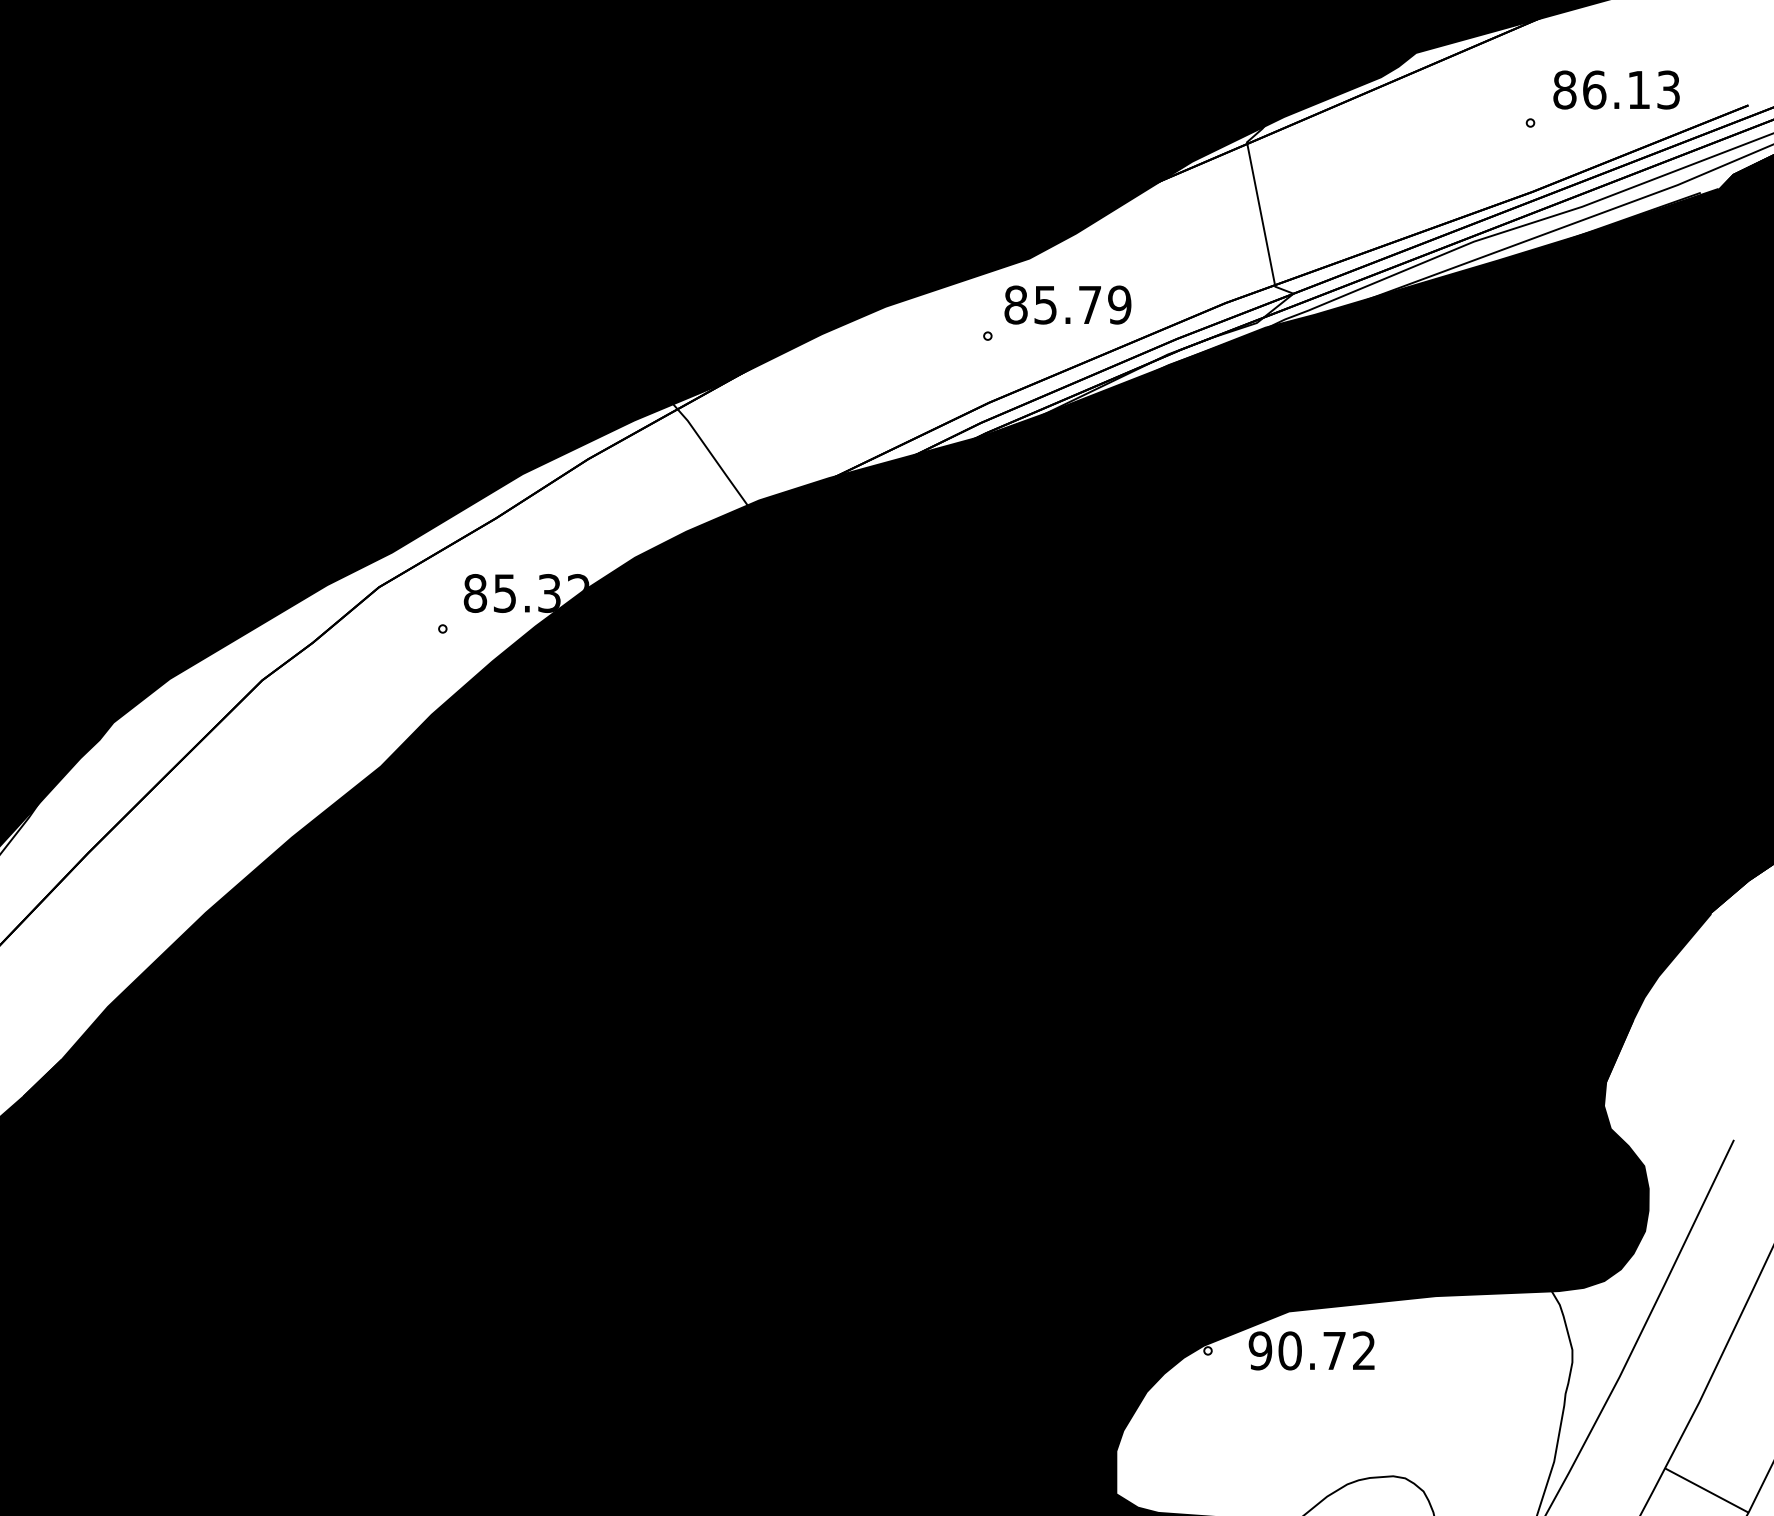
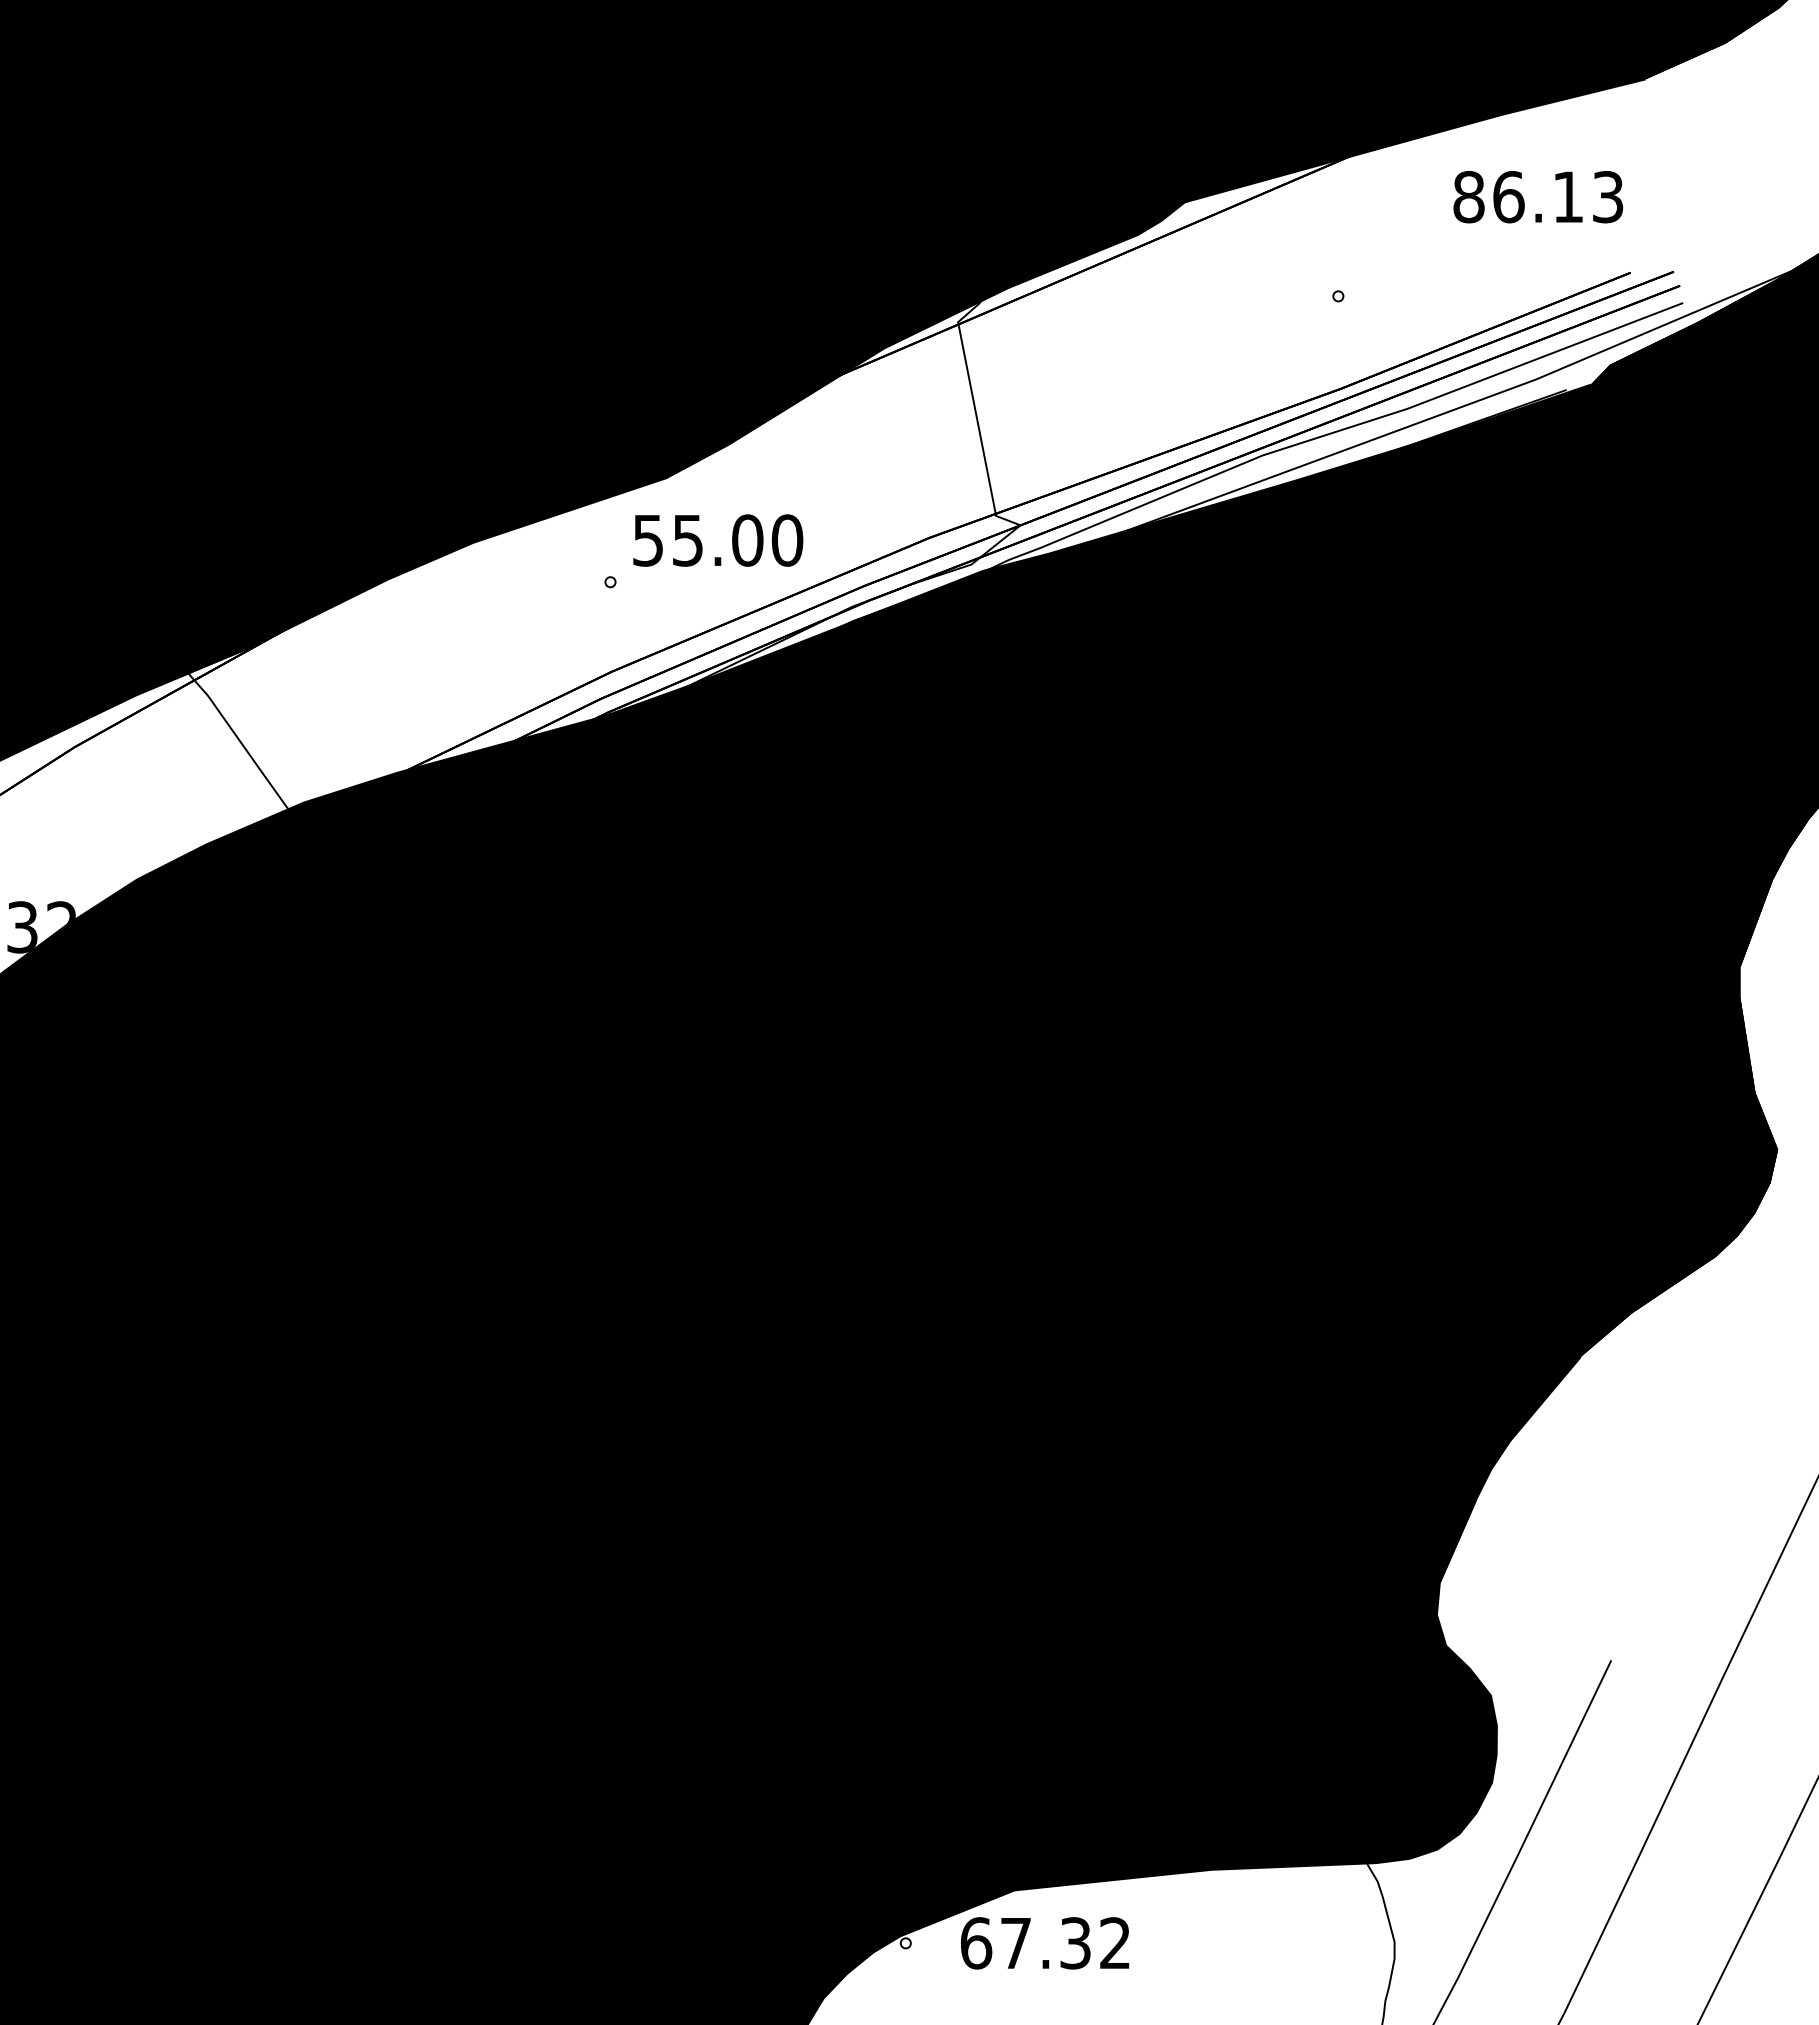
text: (1616, 89) -> (1538, 196), moved
text: (1067, 304) -> (717, 539), 85.79 -> 55.00
text: (1296, 1350) -> (1024, 1942), 90.72 -> 67.32

